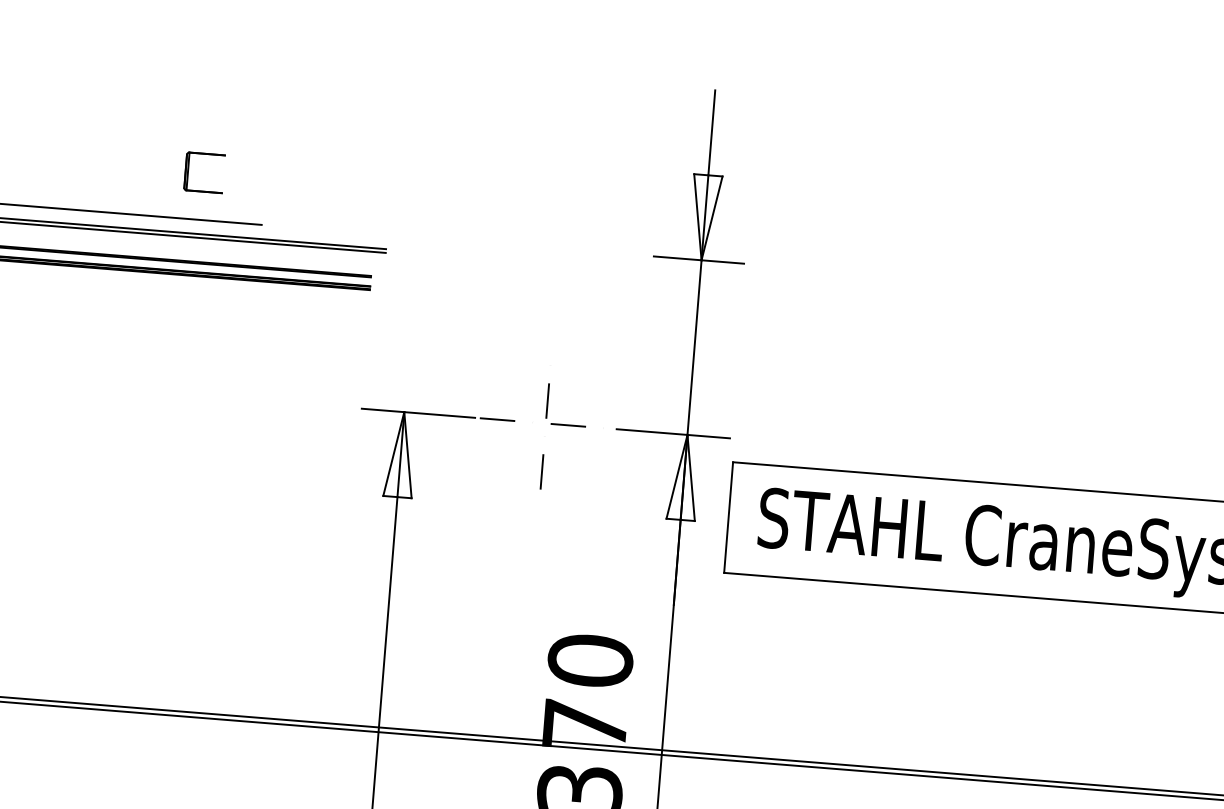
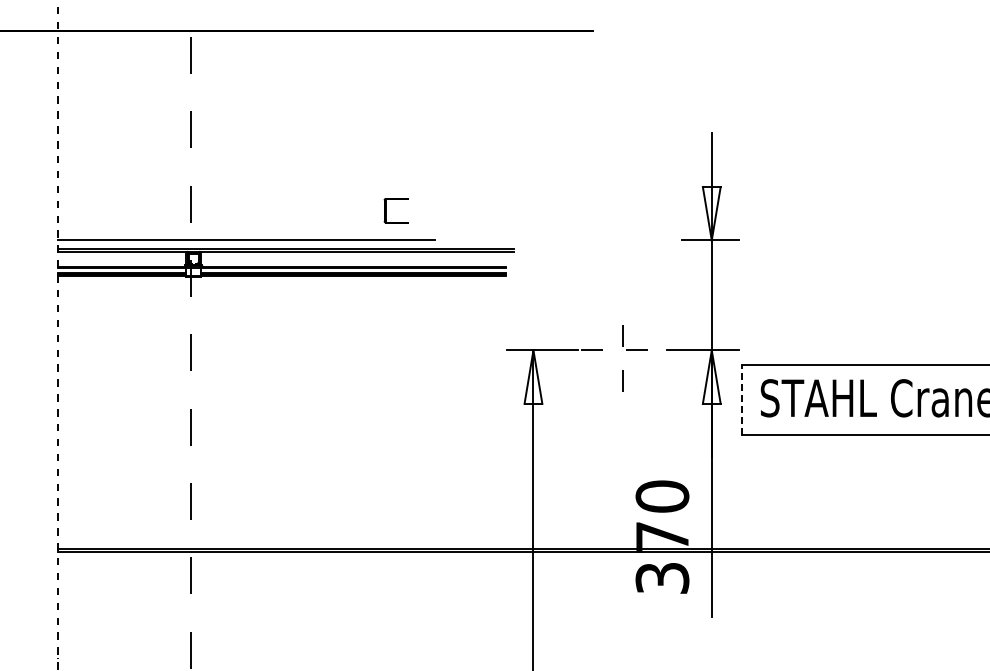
line: (728, 518) -> (741, 400), solid -> dashed

